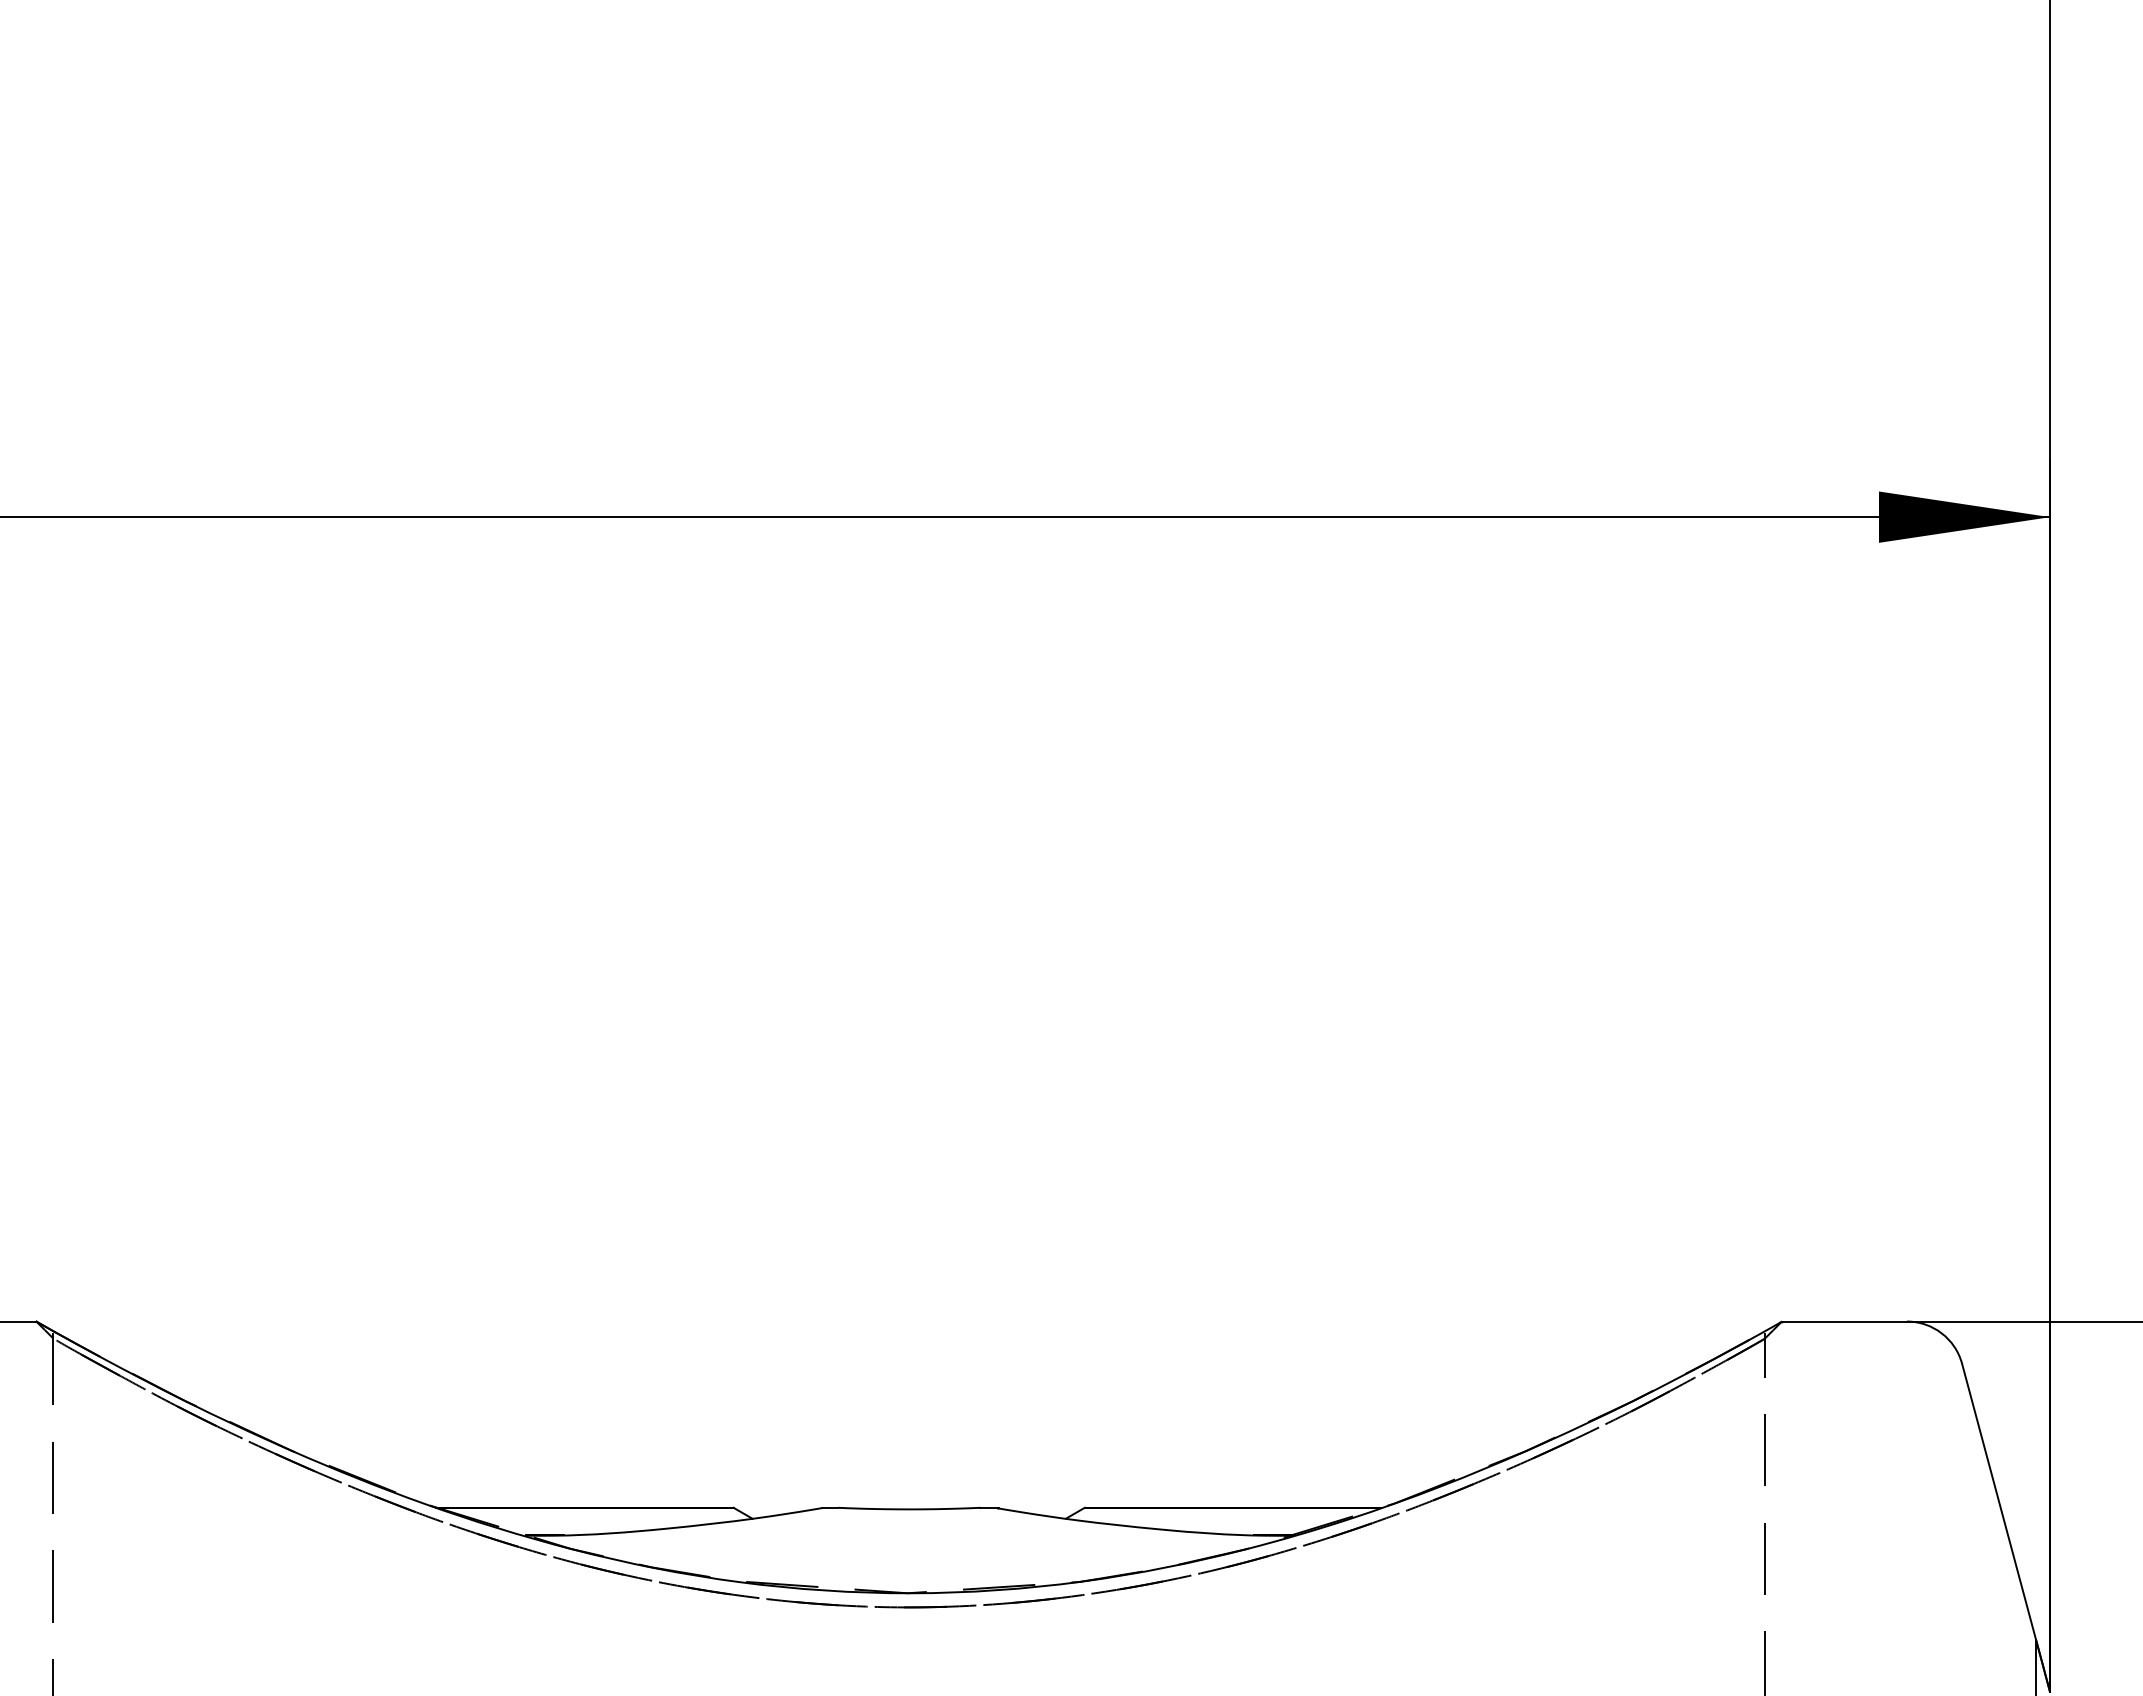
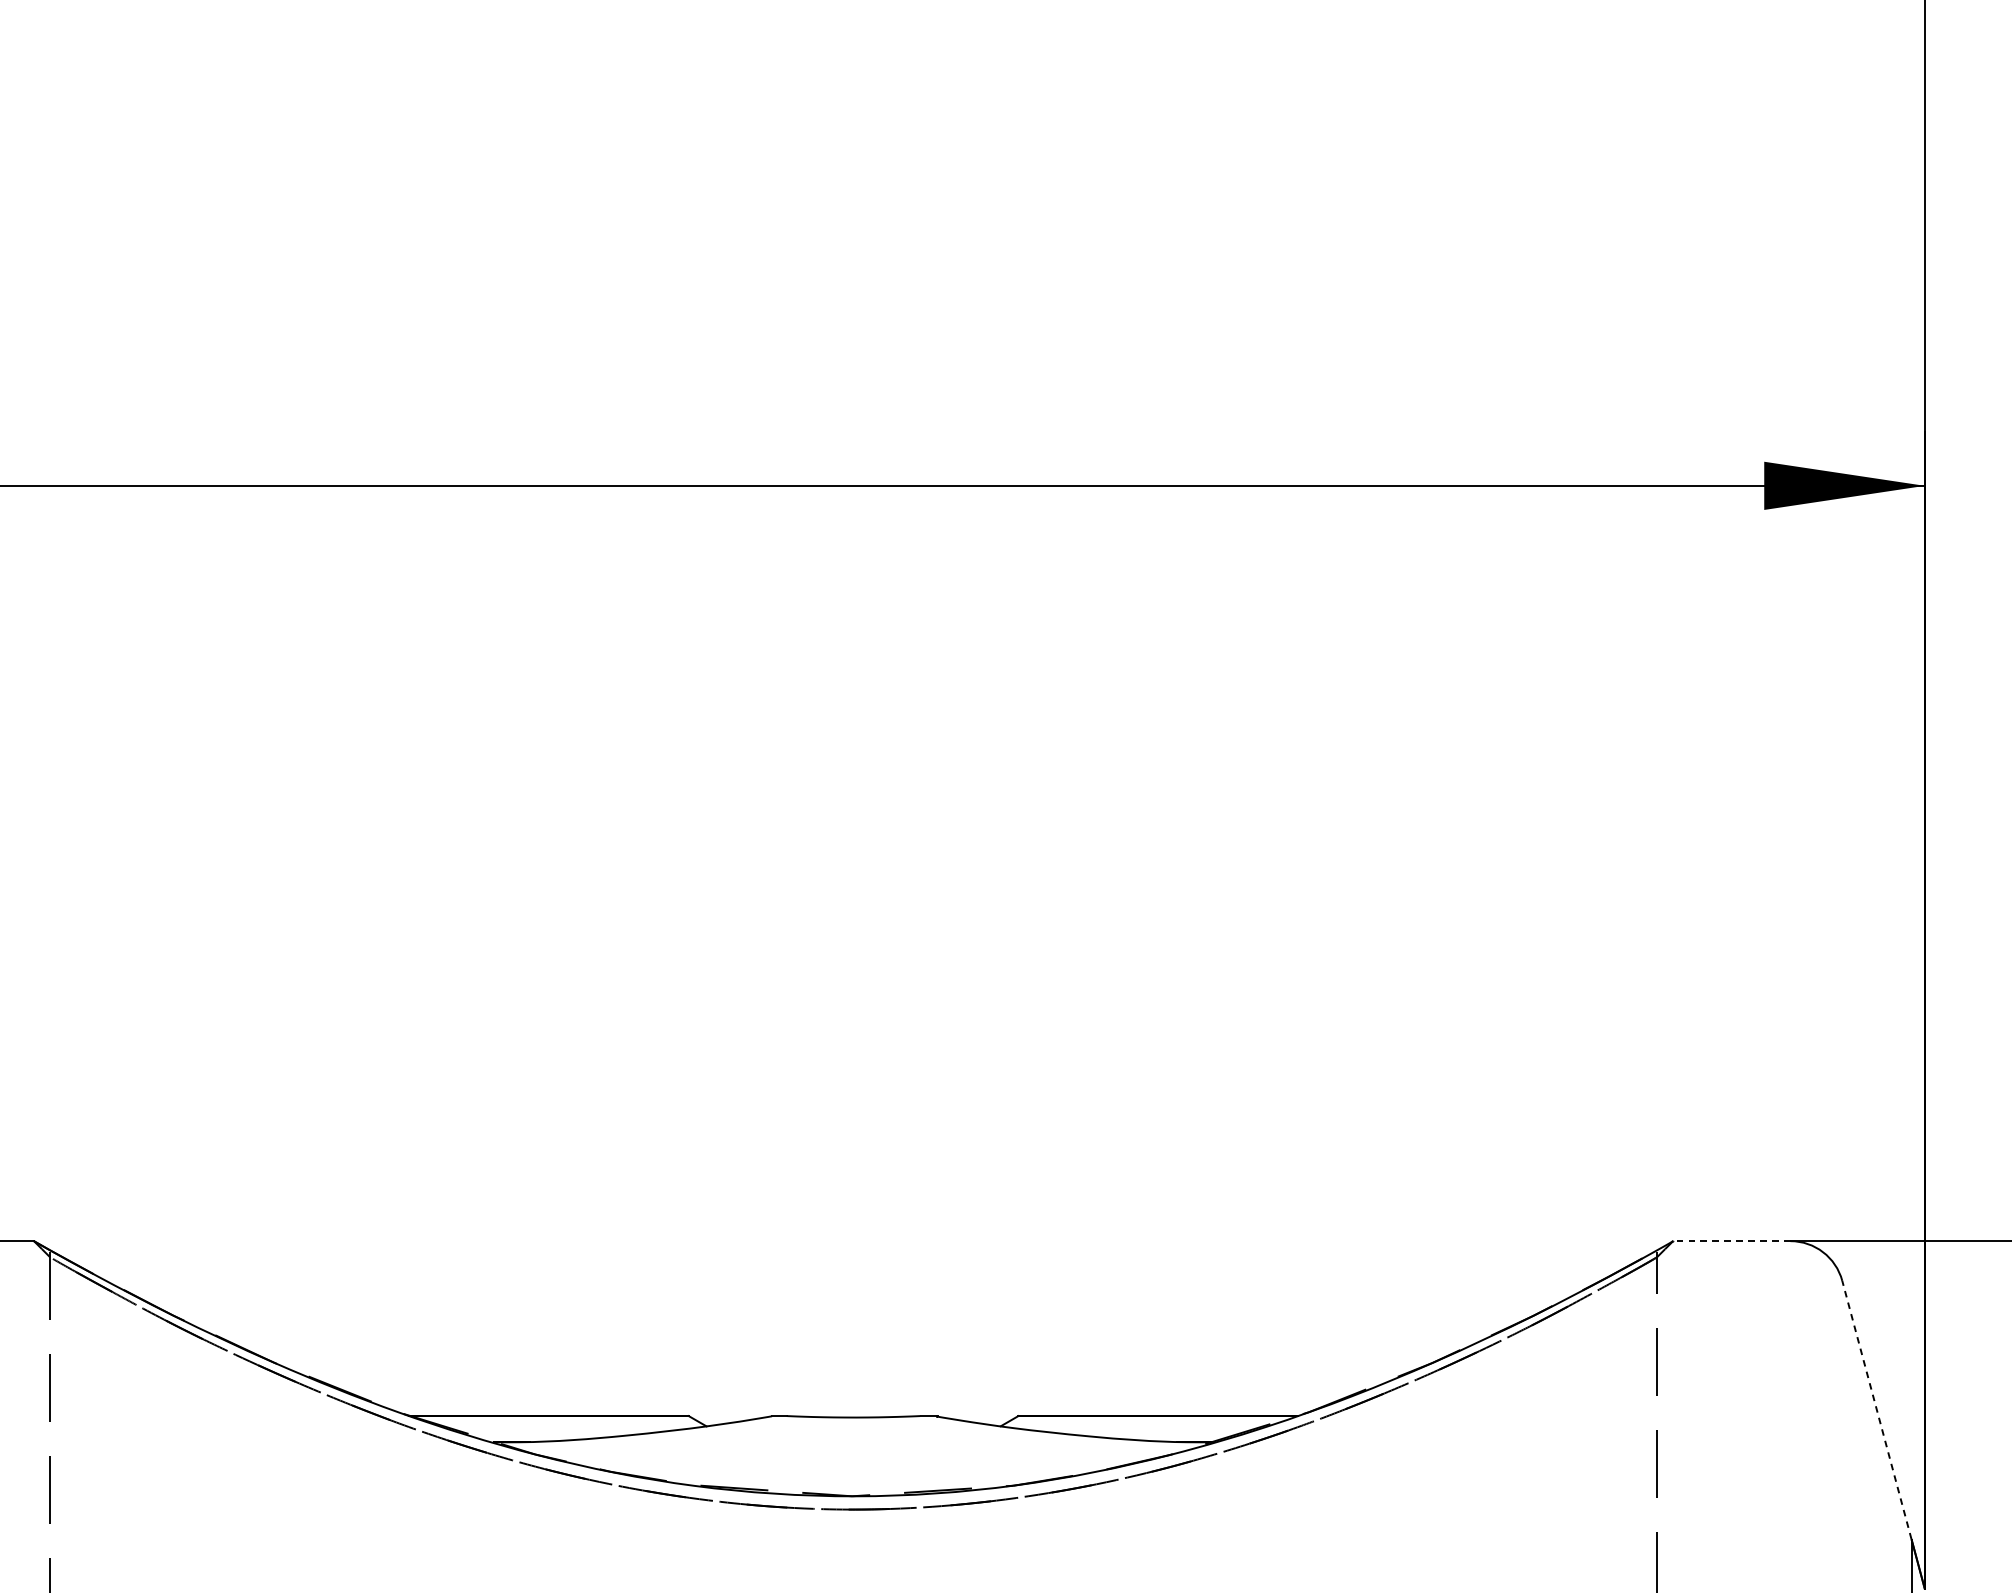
line: (1844, 1321) -> (1731, 1241), solid -> dashed
line: (1998, 1501) -> (1876, 1410), solid -> dashed

